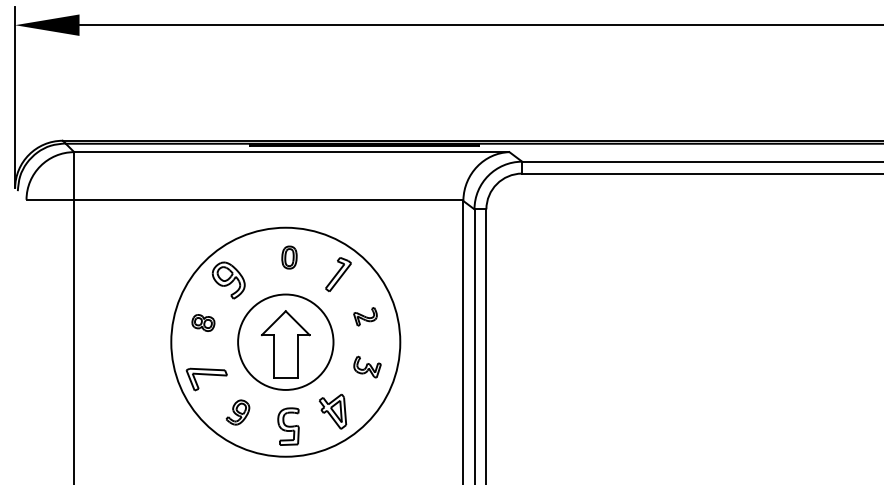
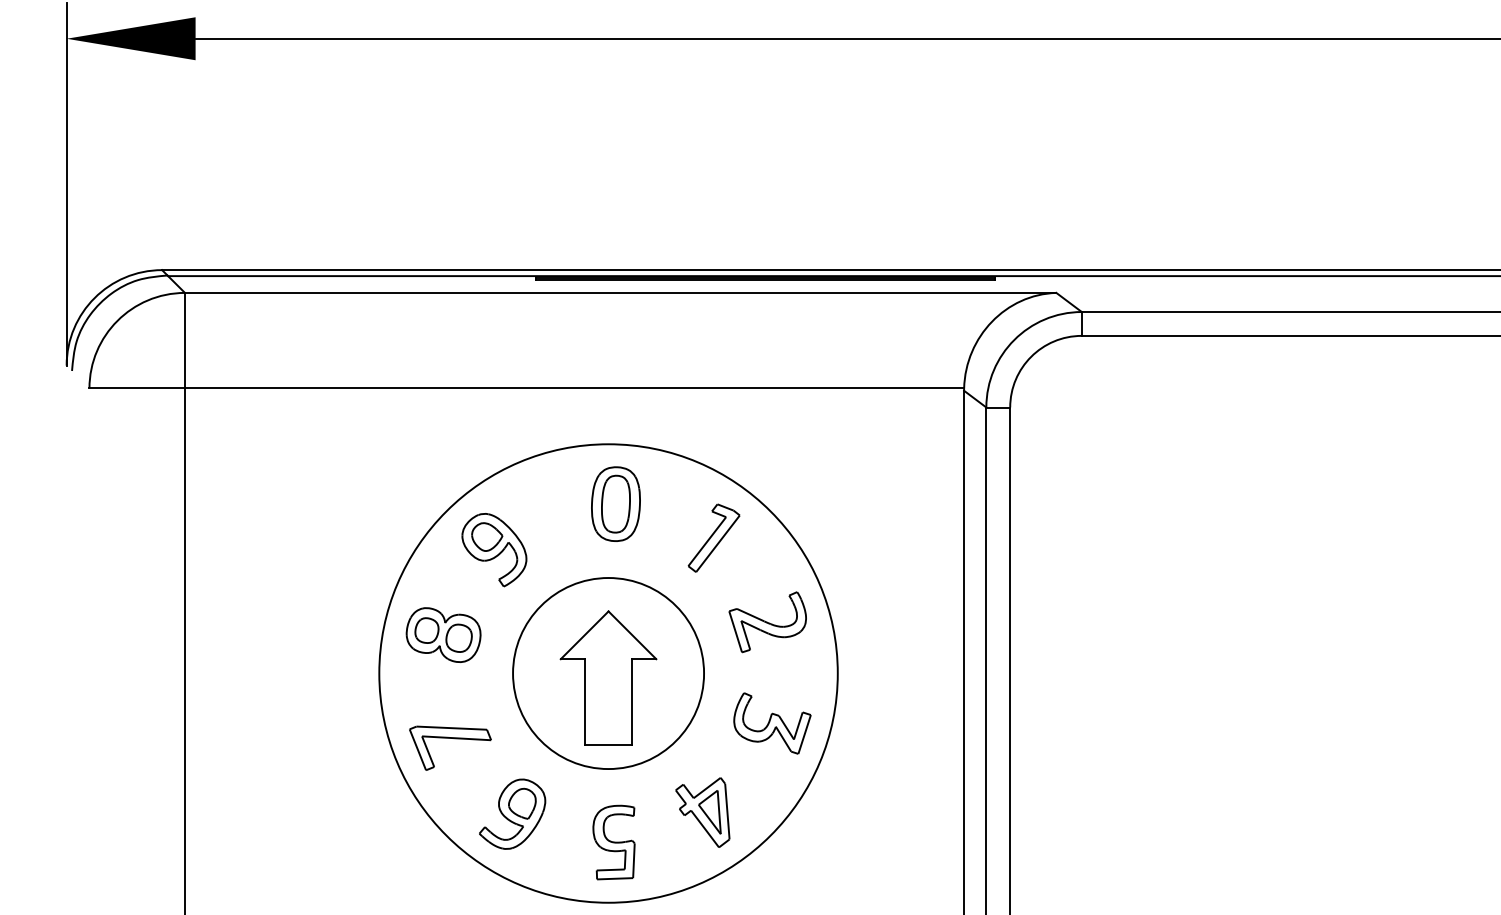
part: (289, 257) -> (615, 503), size x1.67
part: (365, 316) -> (768, 621), size x1.67
part: (203, 322) -> (443, 633), size x1.67
part: (367, 366) -> (772, 722), size x1.43
part: (237, 412) -> (511, 814), size x1.43

